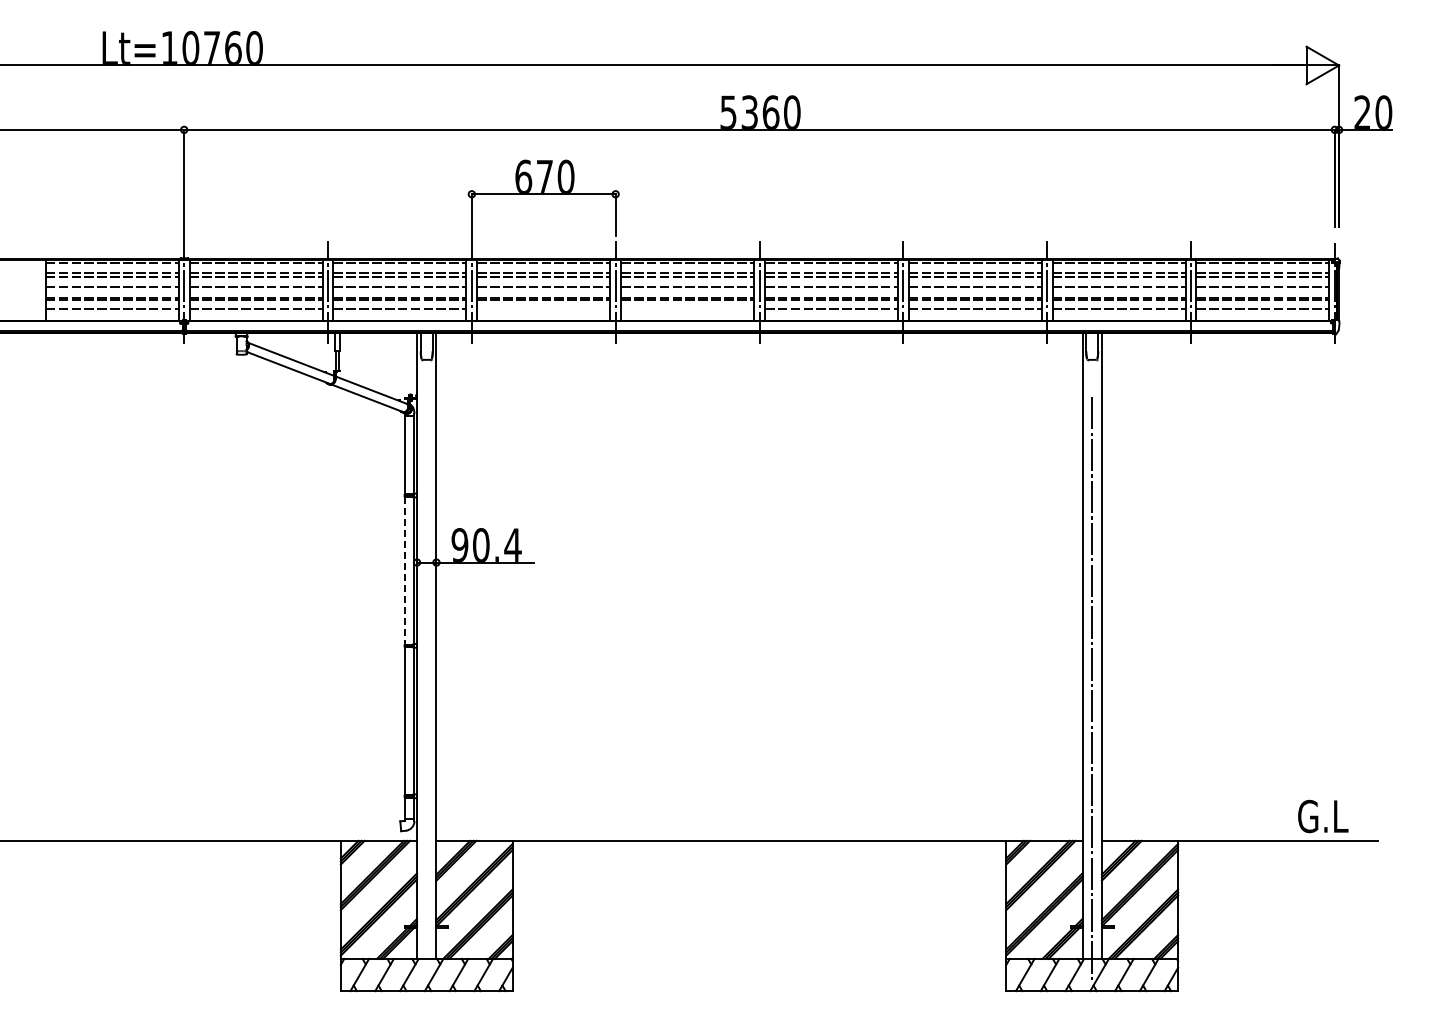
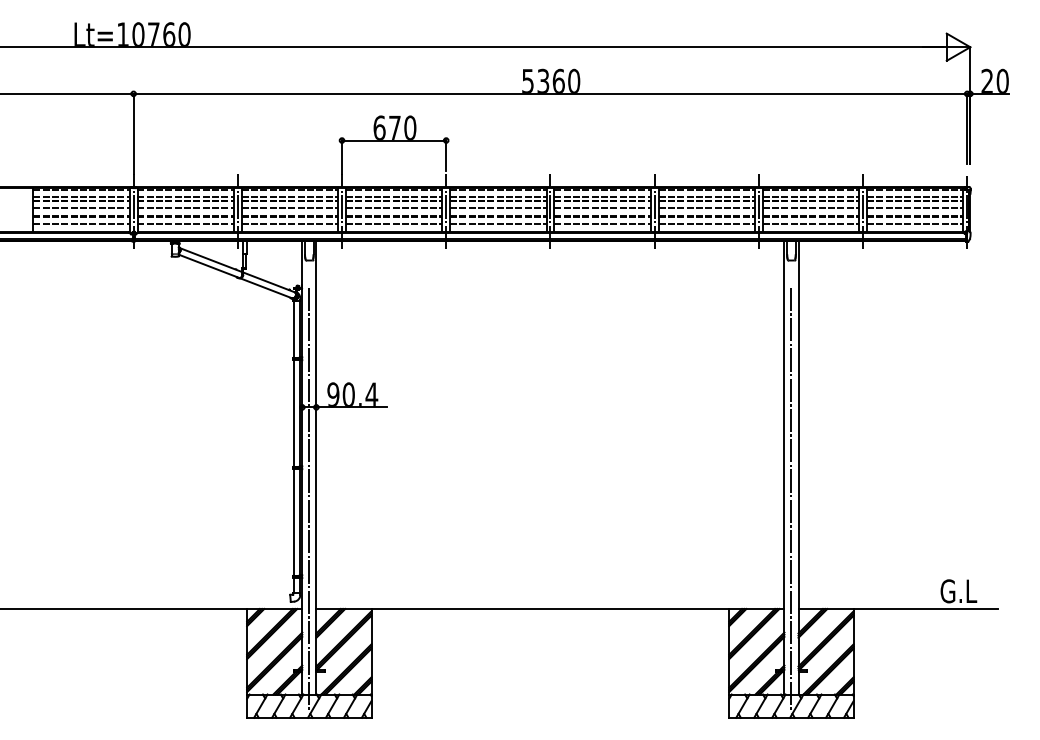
line: (543, 309) -> (393, 224), added
line: (687, 309) -> (498, 224), added
line: (405, 570) -> (293, 413), dashed -> solid
line: (426, 688) -> (309, 498), added

